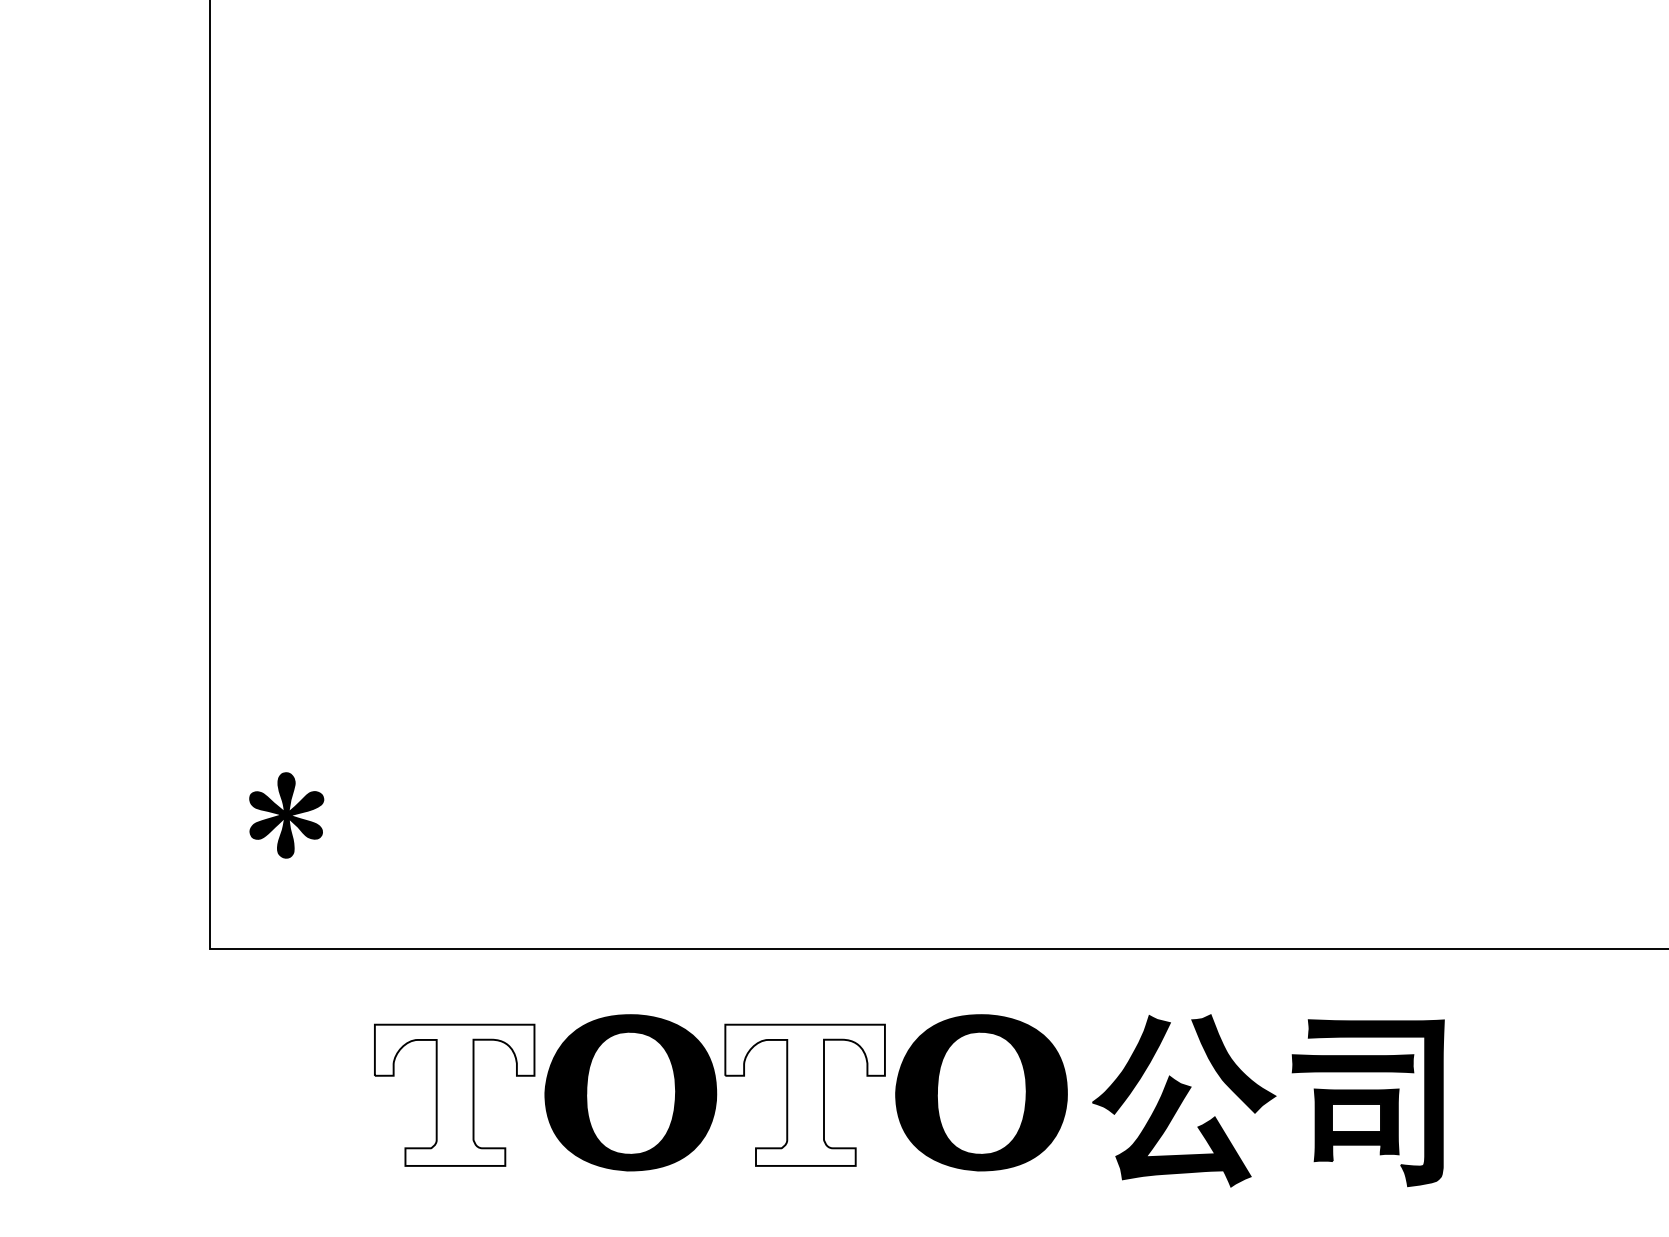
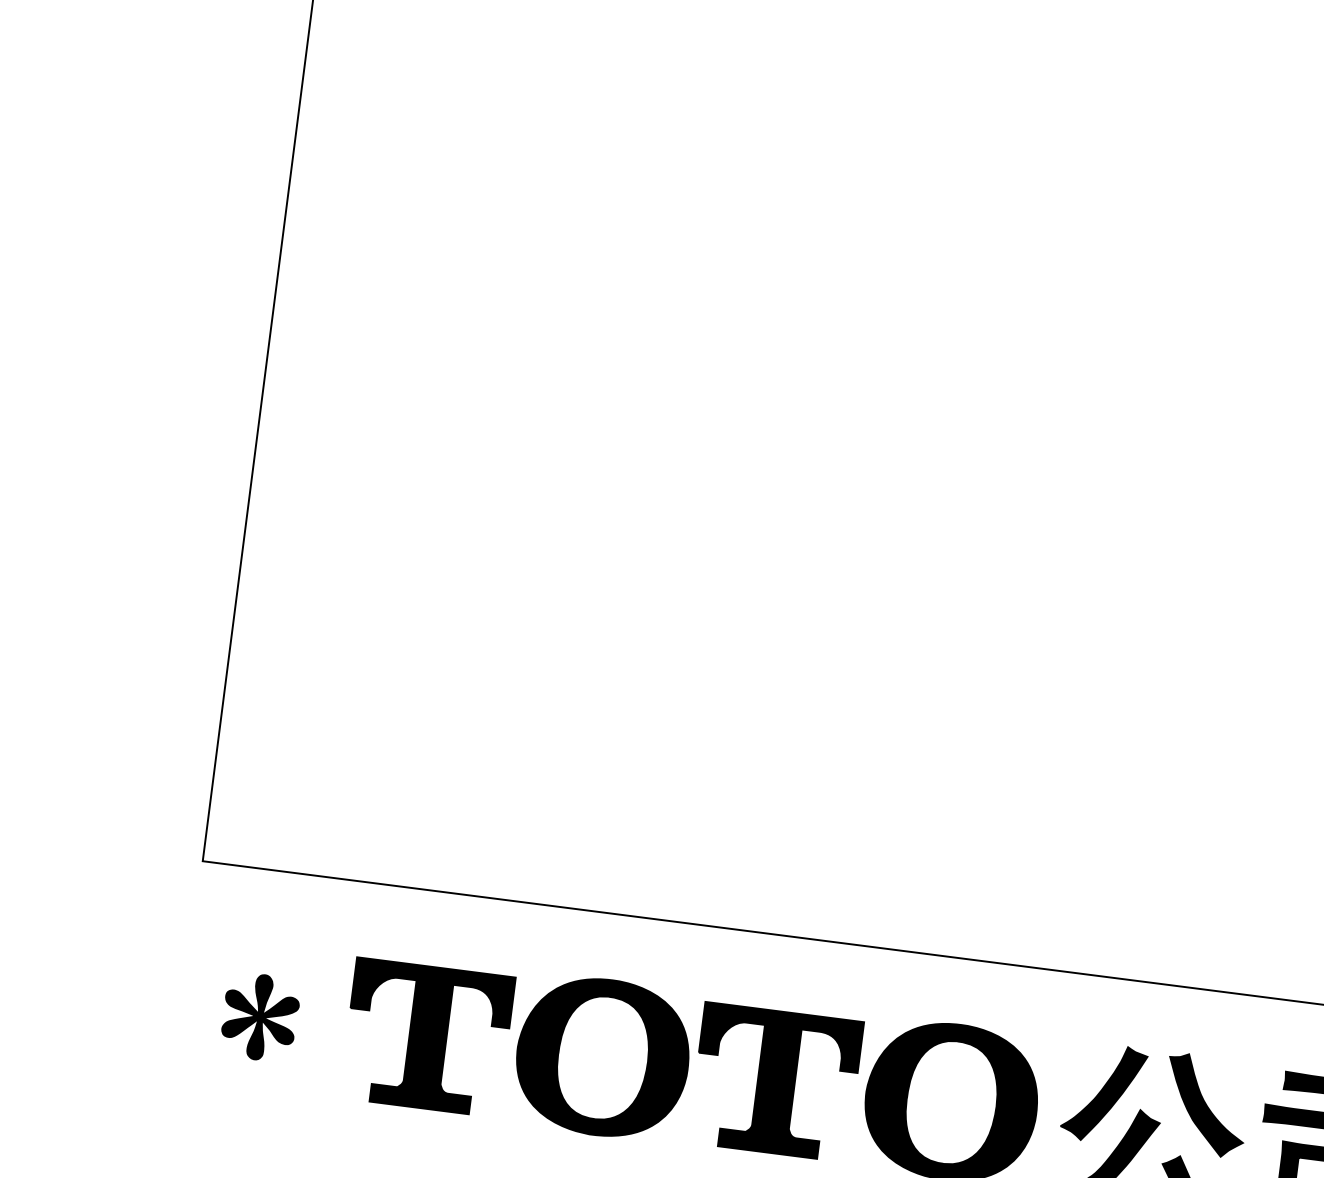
part: (286, 815) -> (260, 1017), moved
fill: (454, 1094) -> (427, 1036), added
fill: (804, 1094) -> (775, 1081), added

